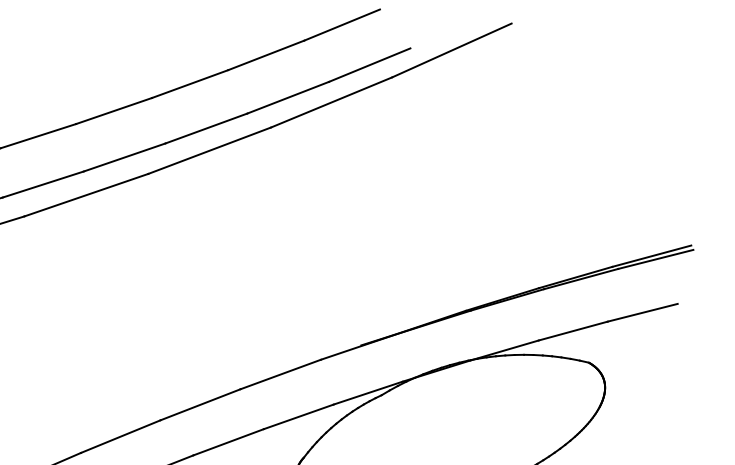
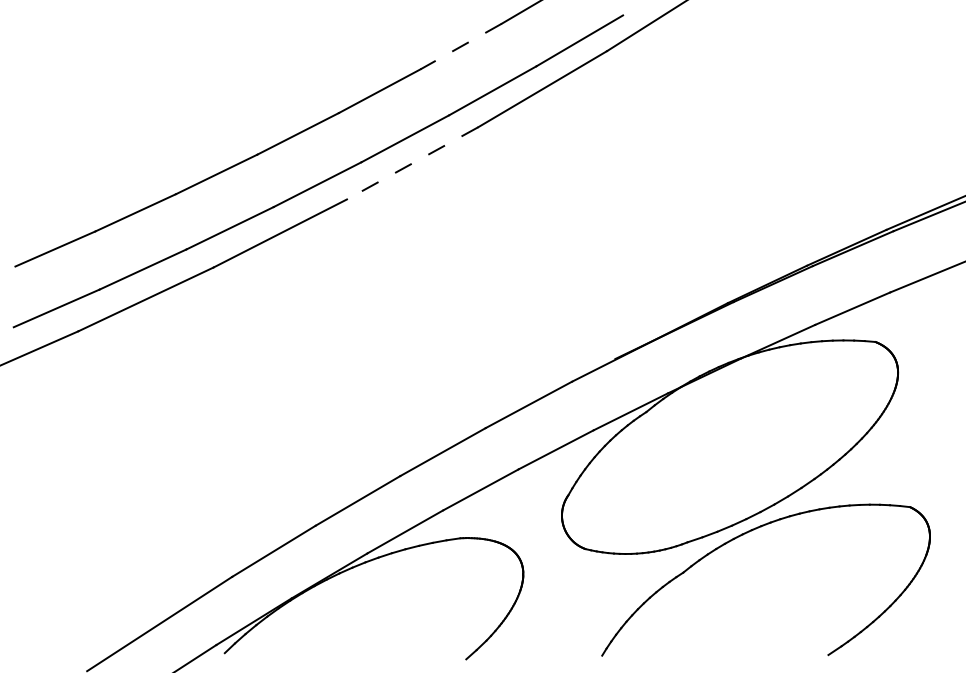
line: (266, 55) -> (461, 46), solid -> dashed
line: (209, 150) -> (412, 163), solid -> dashed

